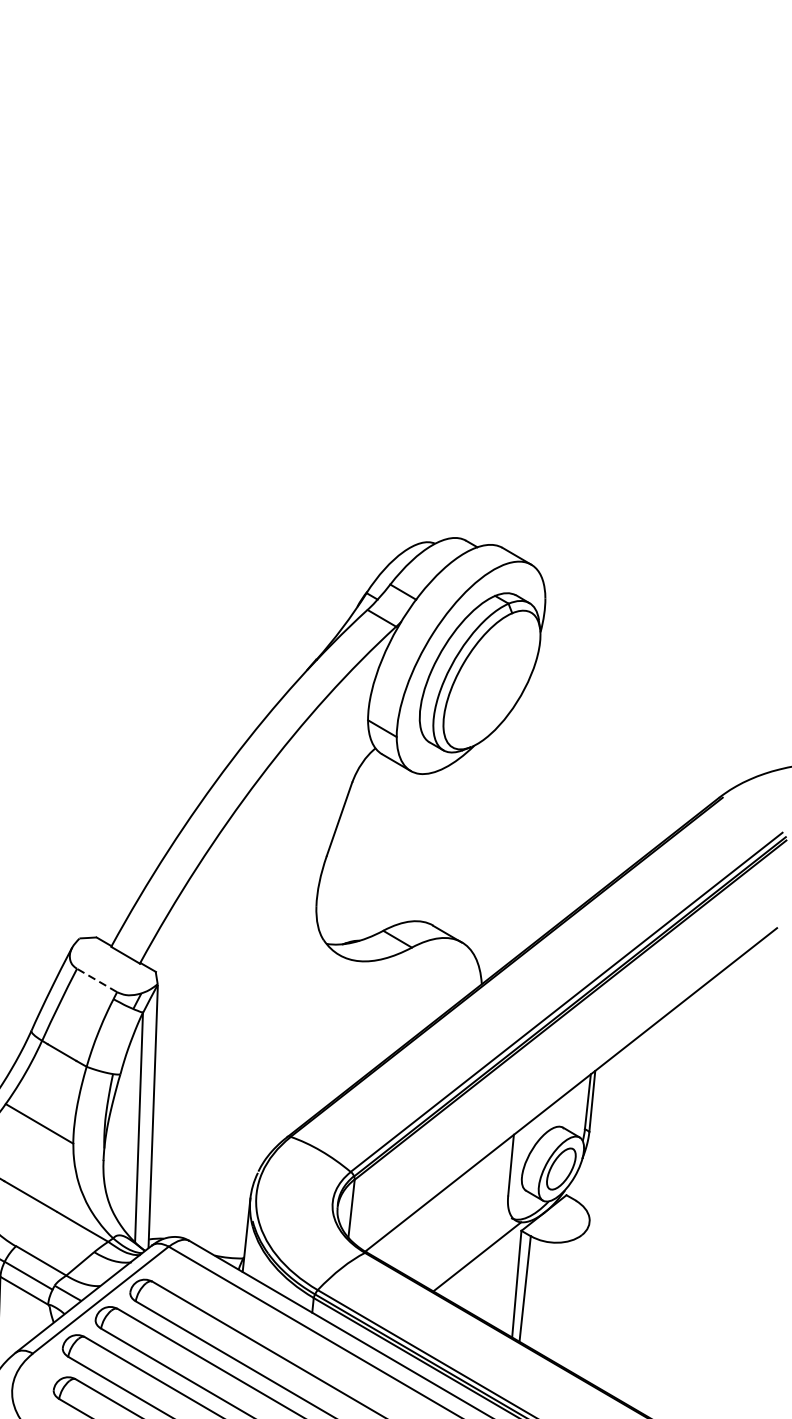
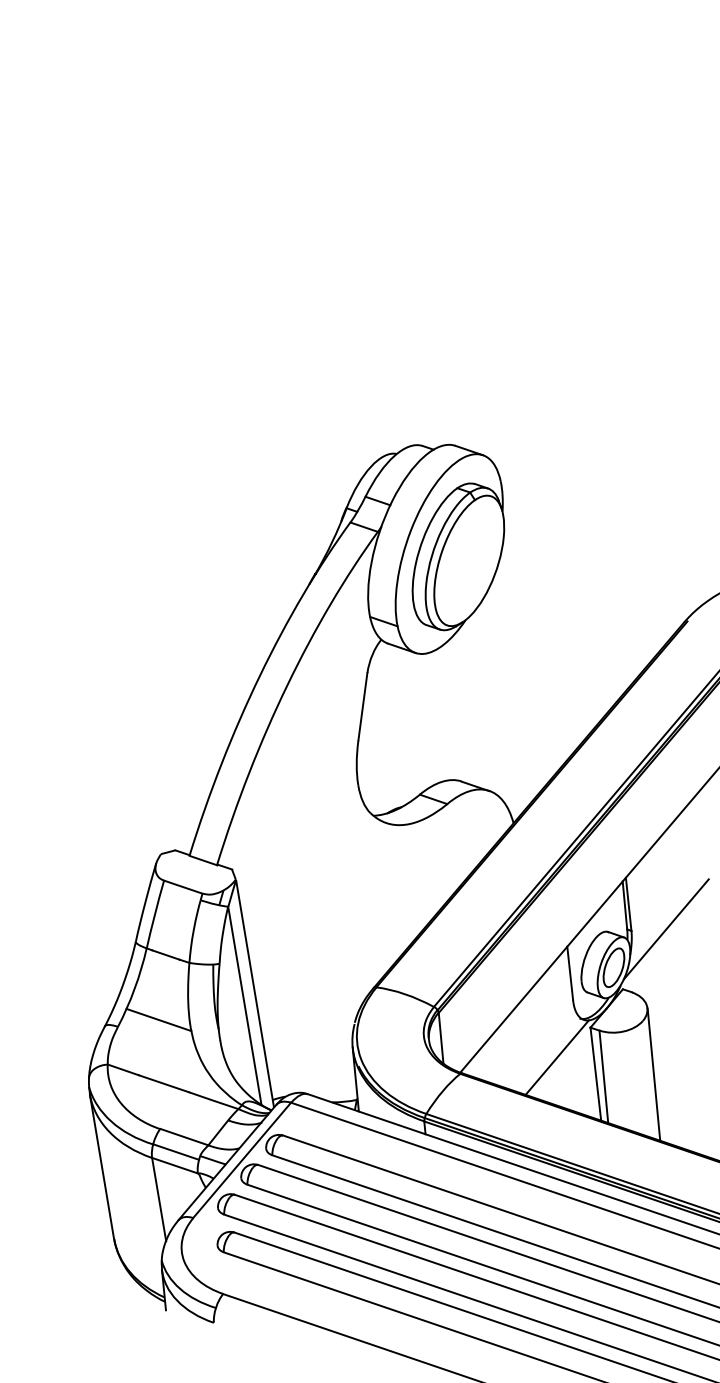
line: (96, 979) -> (182, 886), dashed -> solid
line: (627, 1137) -> (665, 929), added
line: (581, 1297) -> (653, 1074), added

